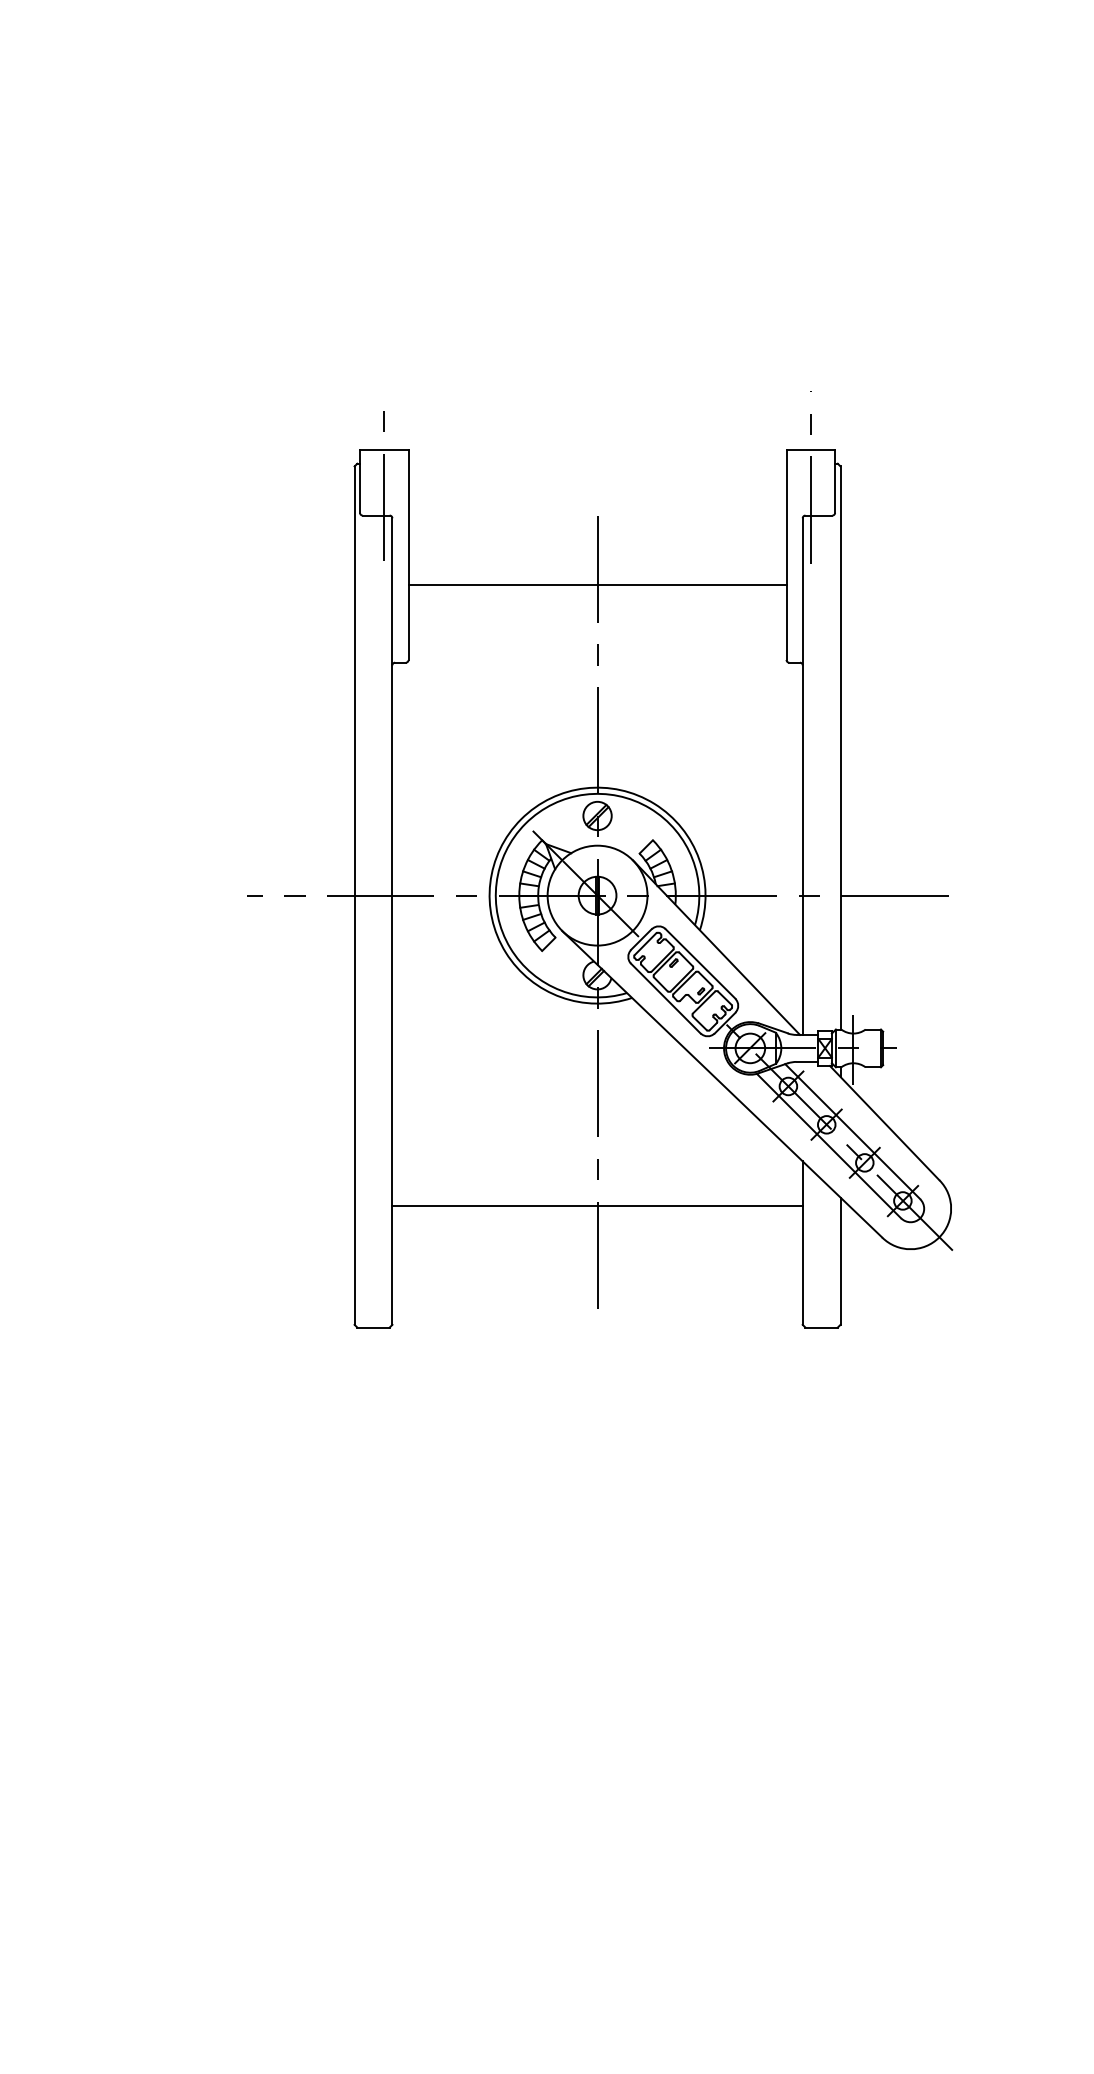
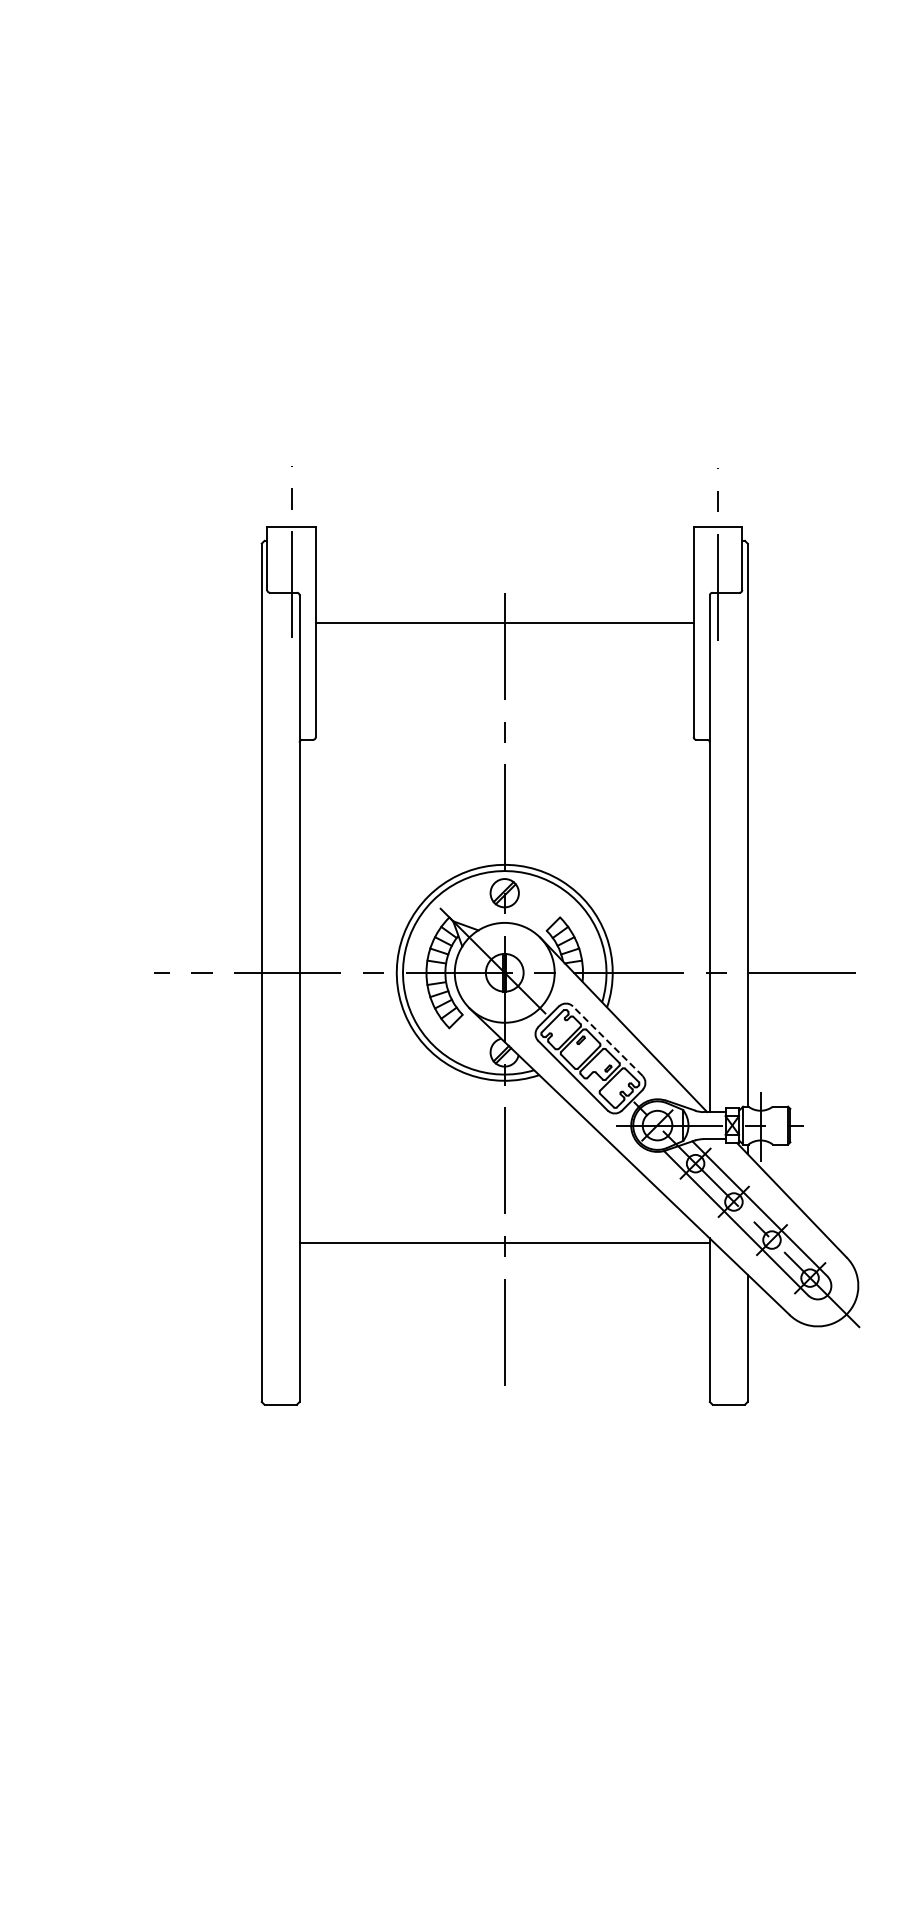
line: (597, 585) -> (504, 623), moved
line: (700, 963) -> (607, 1040), solid -> dashed
line: (597, 1206) -> (504, 1243), moved

